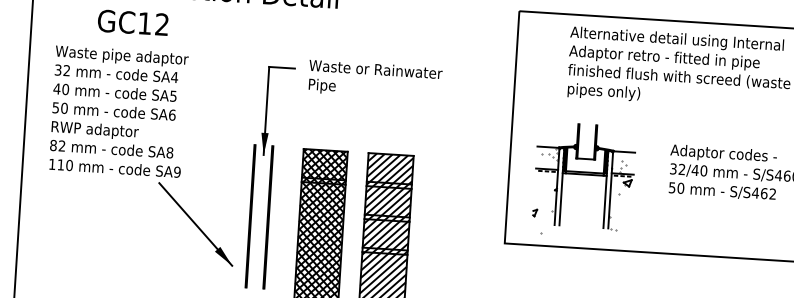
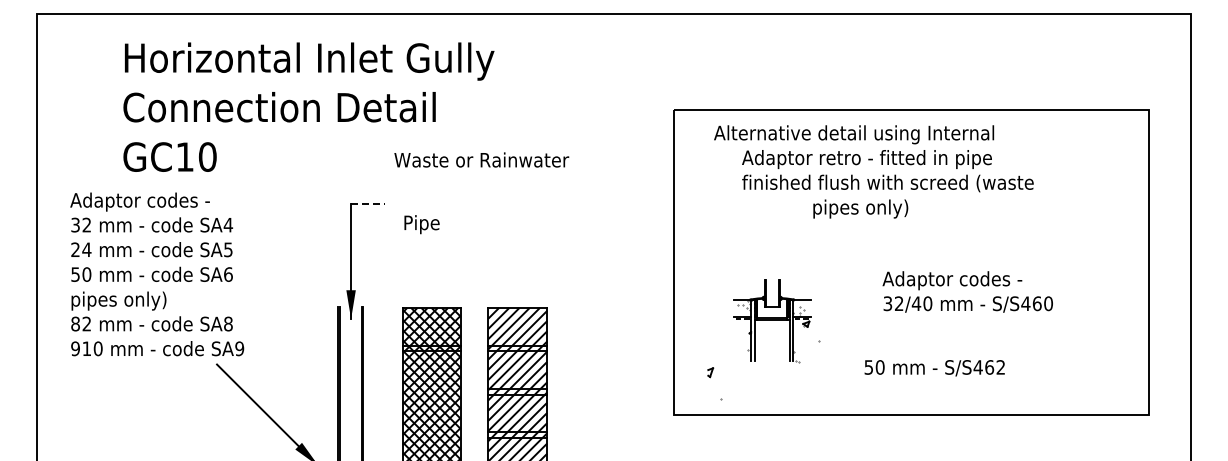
text: (162, 24) -> (207, 156), GC12 -> GC10
text: (677, 39) -> (854, 134), moved
text: (121, 56) -> (157, 201), Waste pipe adaptor -> Adaptor codes -
line: (281, 67) -> (367, 203), solid -> dashed
text: (375, 68) -> (481, 159), moved
text: (60, 88) -> (80, 249), 40 -> 24
text: (603, 91) -> (860, 208), moved
text: (94, 130) -> (128, 300), RWP adaptor -> pipes only)
text: (52, 164) -> (75, 348), 110 -> 910
part: (583, 176) -> (771, 321), size x0.6
text: (722, 191) -> (934, 368), moved

